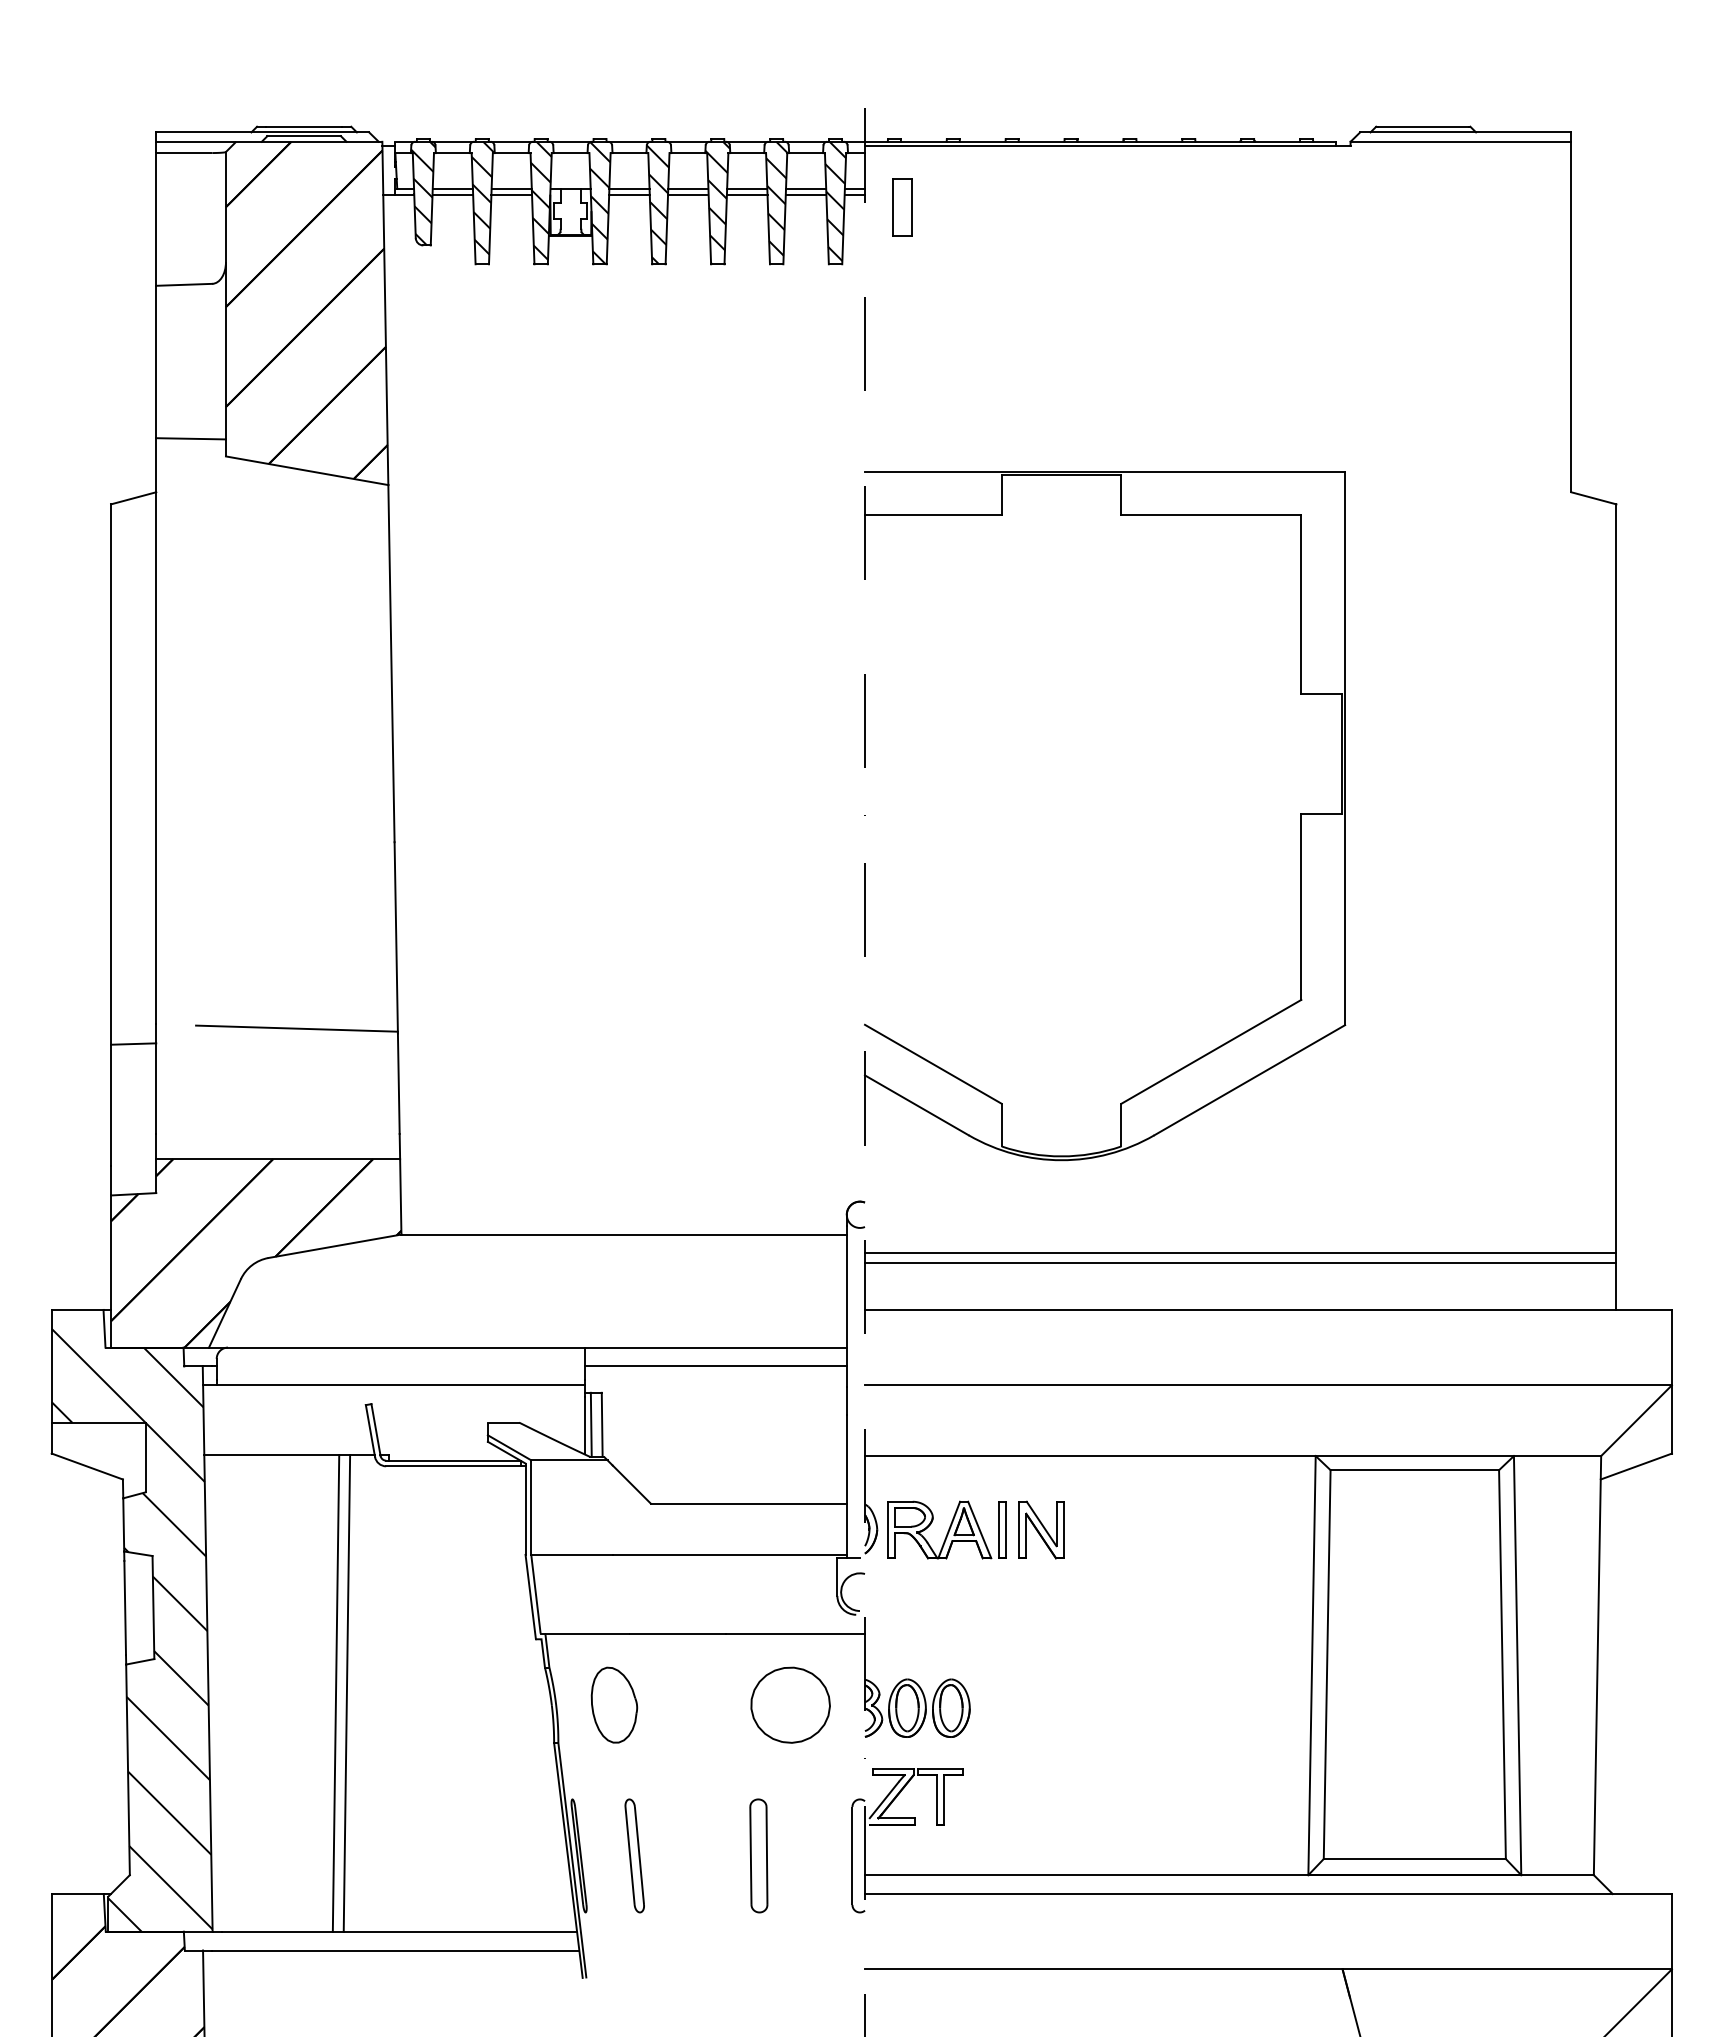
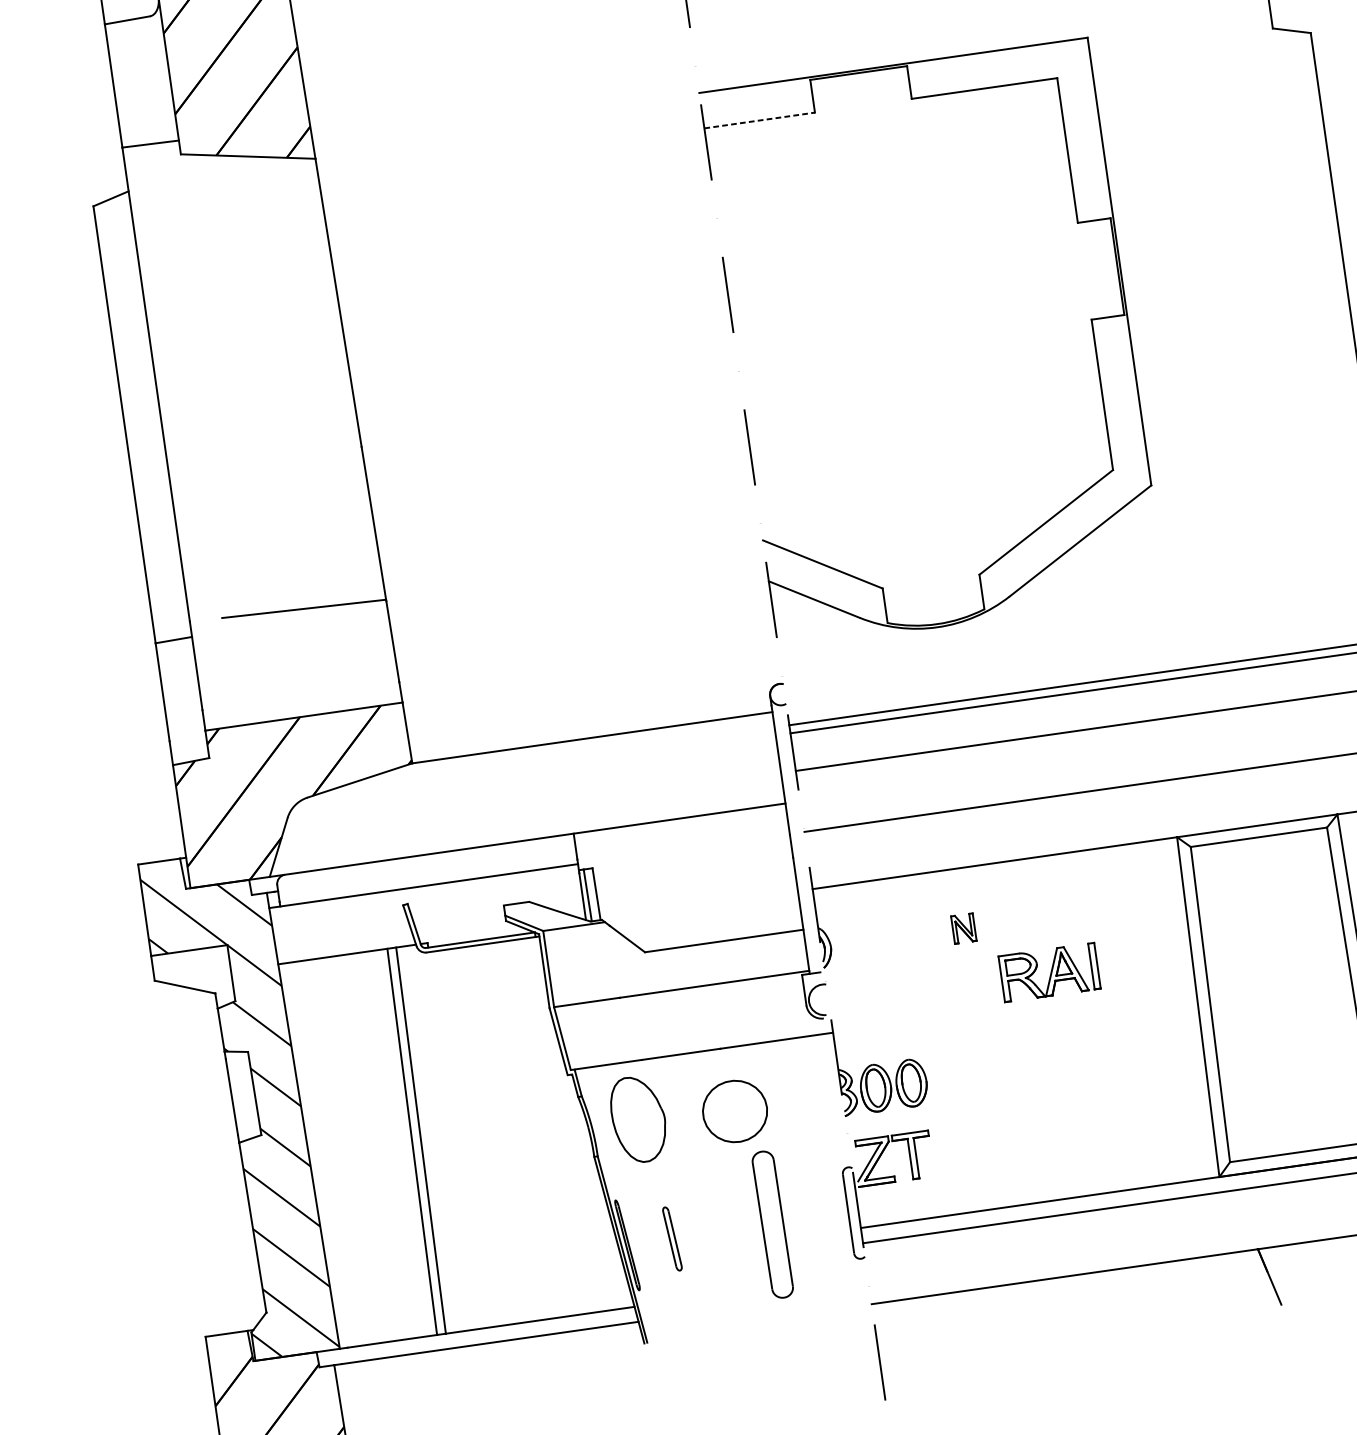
line: (933, 515) -> (759, 120), solid -> dashed
line: (715, 1366) -> (681, 833), removed
part: (946, 1529) -> (1049, 972), moved
part: (1041, 1529) -> (963, 928), size x0.6
part: (614, 1704) -> (638, 1118), size x1.4
part: (790, 1704) -> (734, 1110), moved
part: (634, 1855) -> (672, 1238), size x0.7
part: (758, 1855) -> (772, 1224), size x1.6

